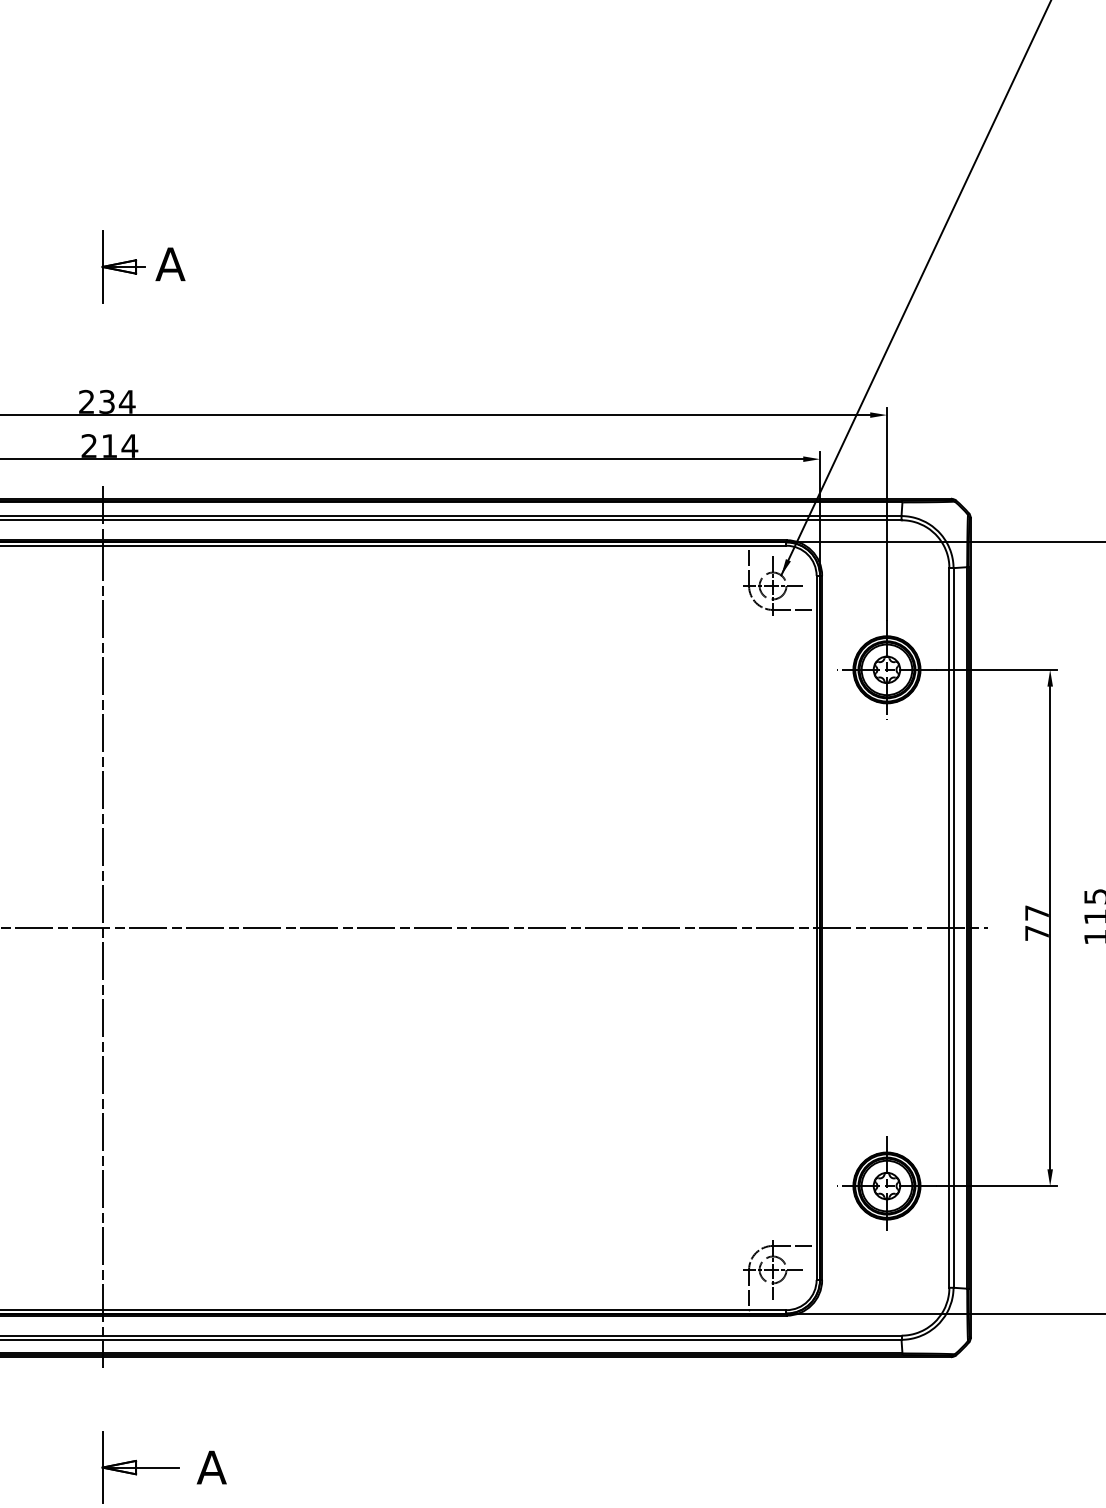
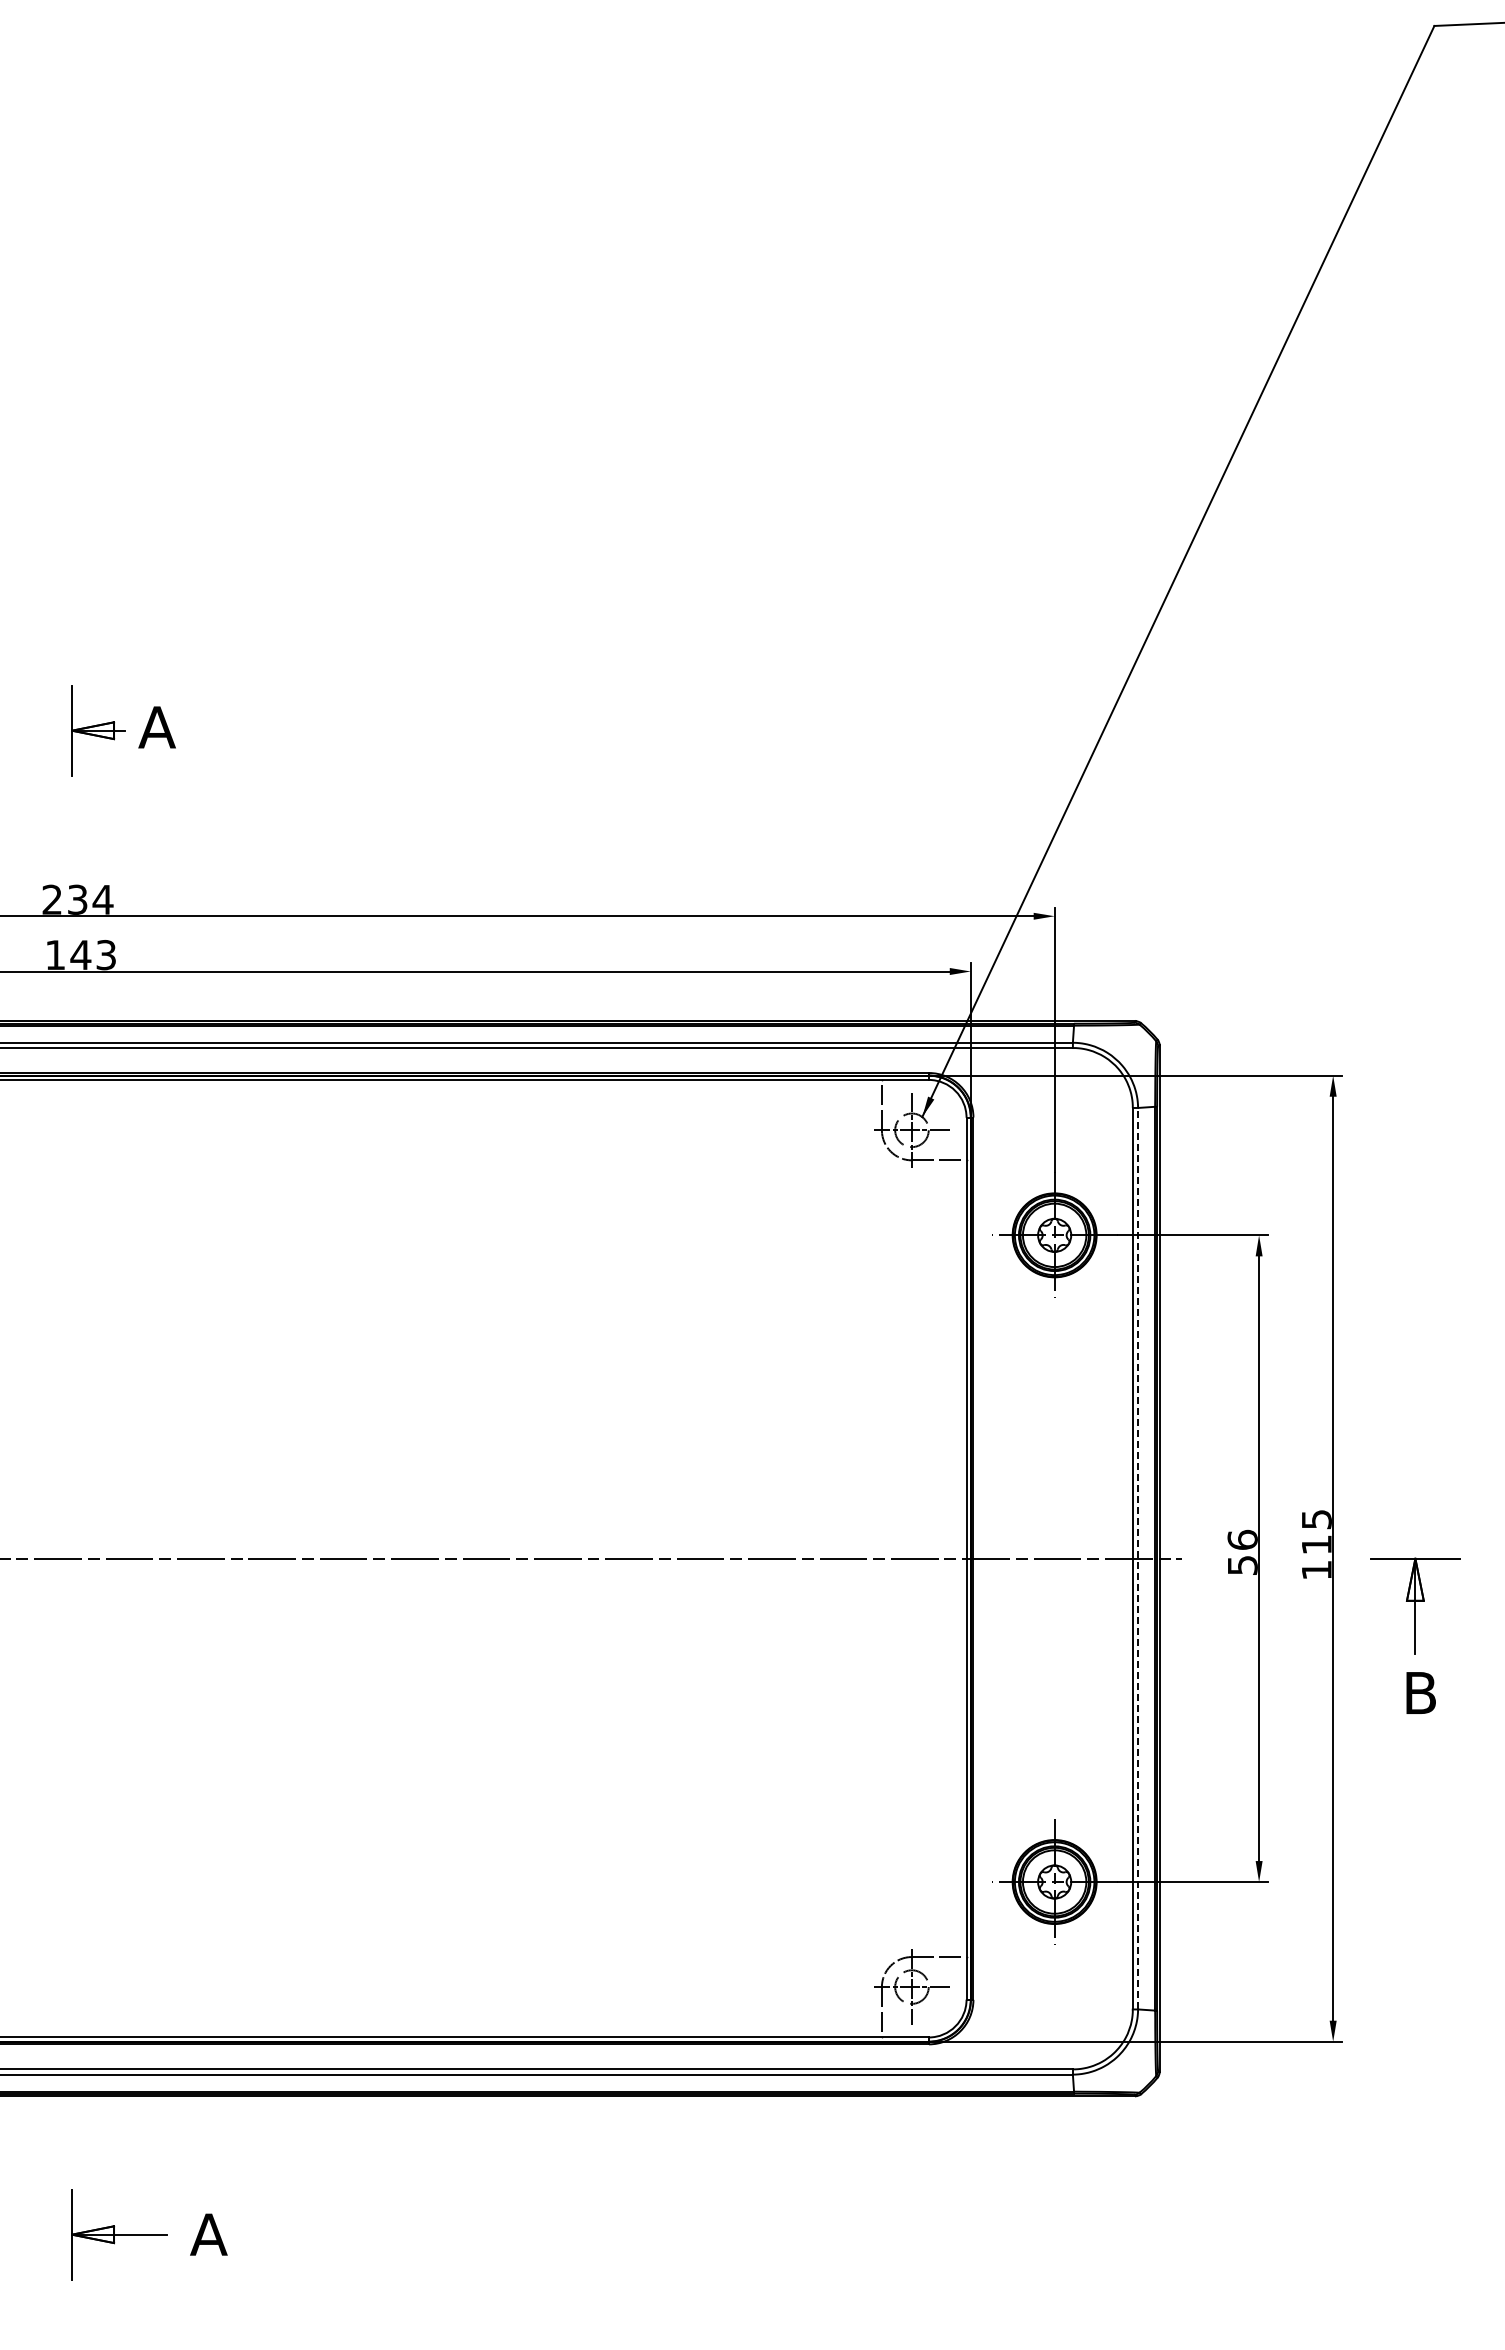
text: (109, 446) -> (80, 955), 214 -> 143
text: (1036, 922) -> (1242, 1551), 77 -> 56
line: (102, 926) -> (72, 1557), removed
line: (953, 927) -> (1138, 1558), solid -> dashed

